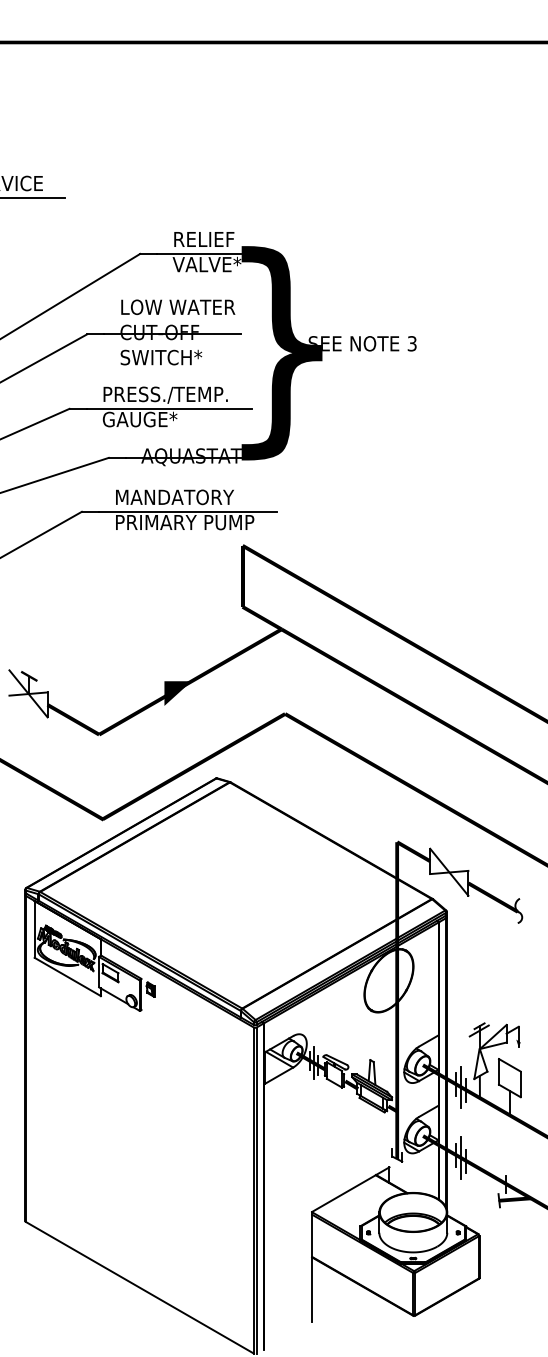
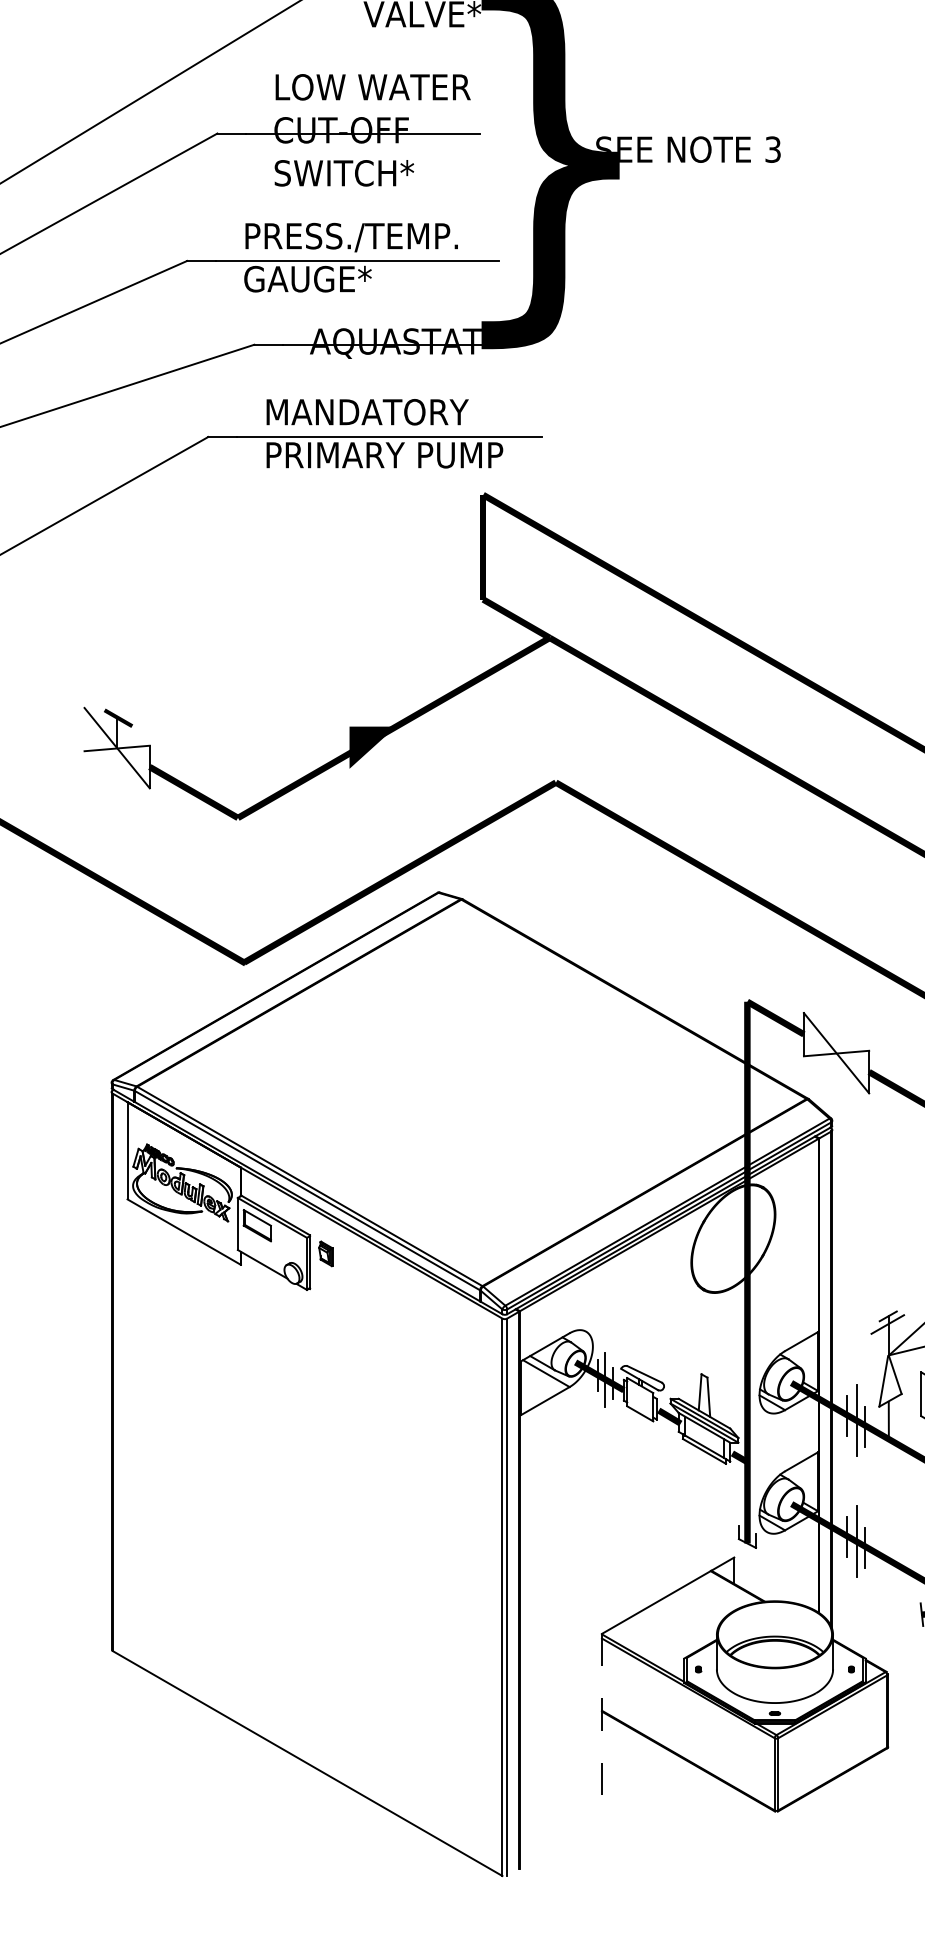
line: (312, 1266) -> (602, 1727), solid -> dashed

